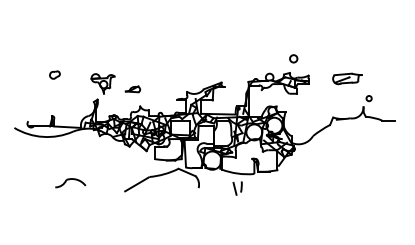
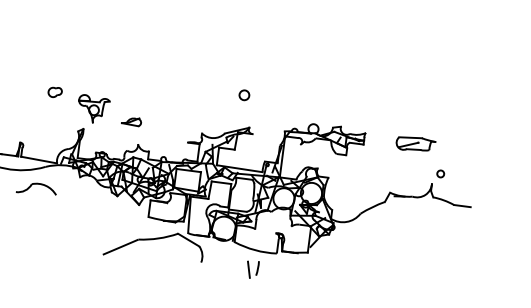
circle: (293, 58) -> (244, 94), moved
part: (54, 74) -> (54, 91), moved
part: (70, 183) -> (36, 189), moved

